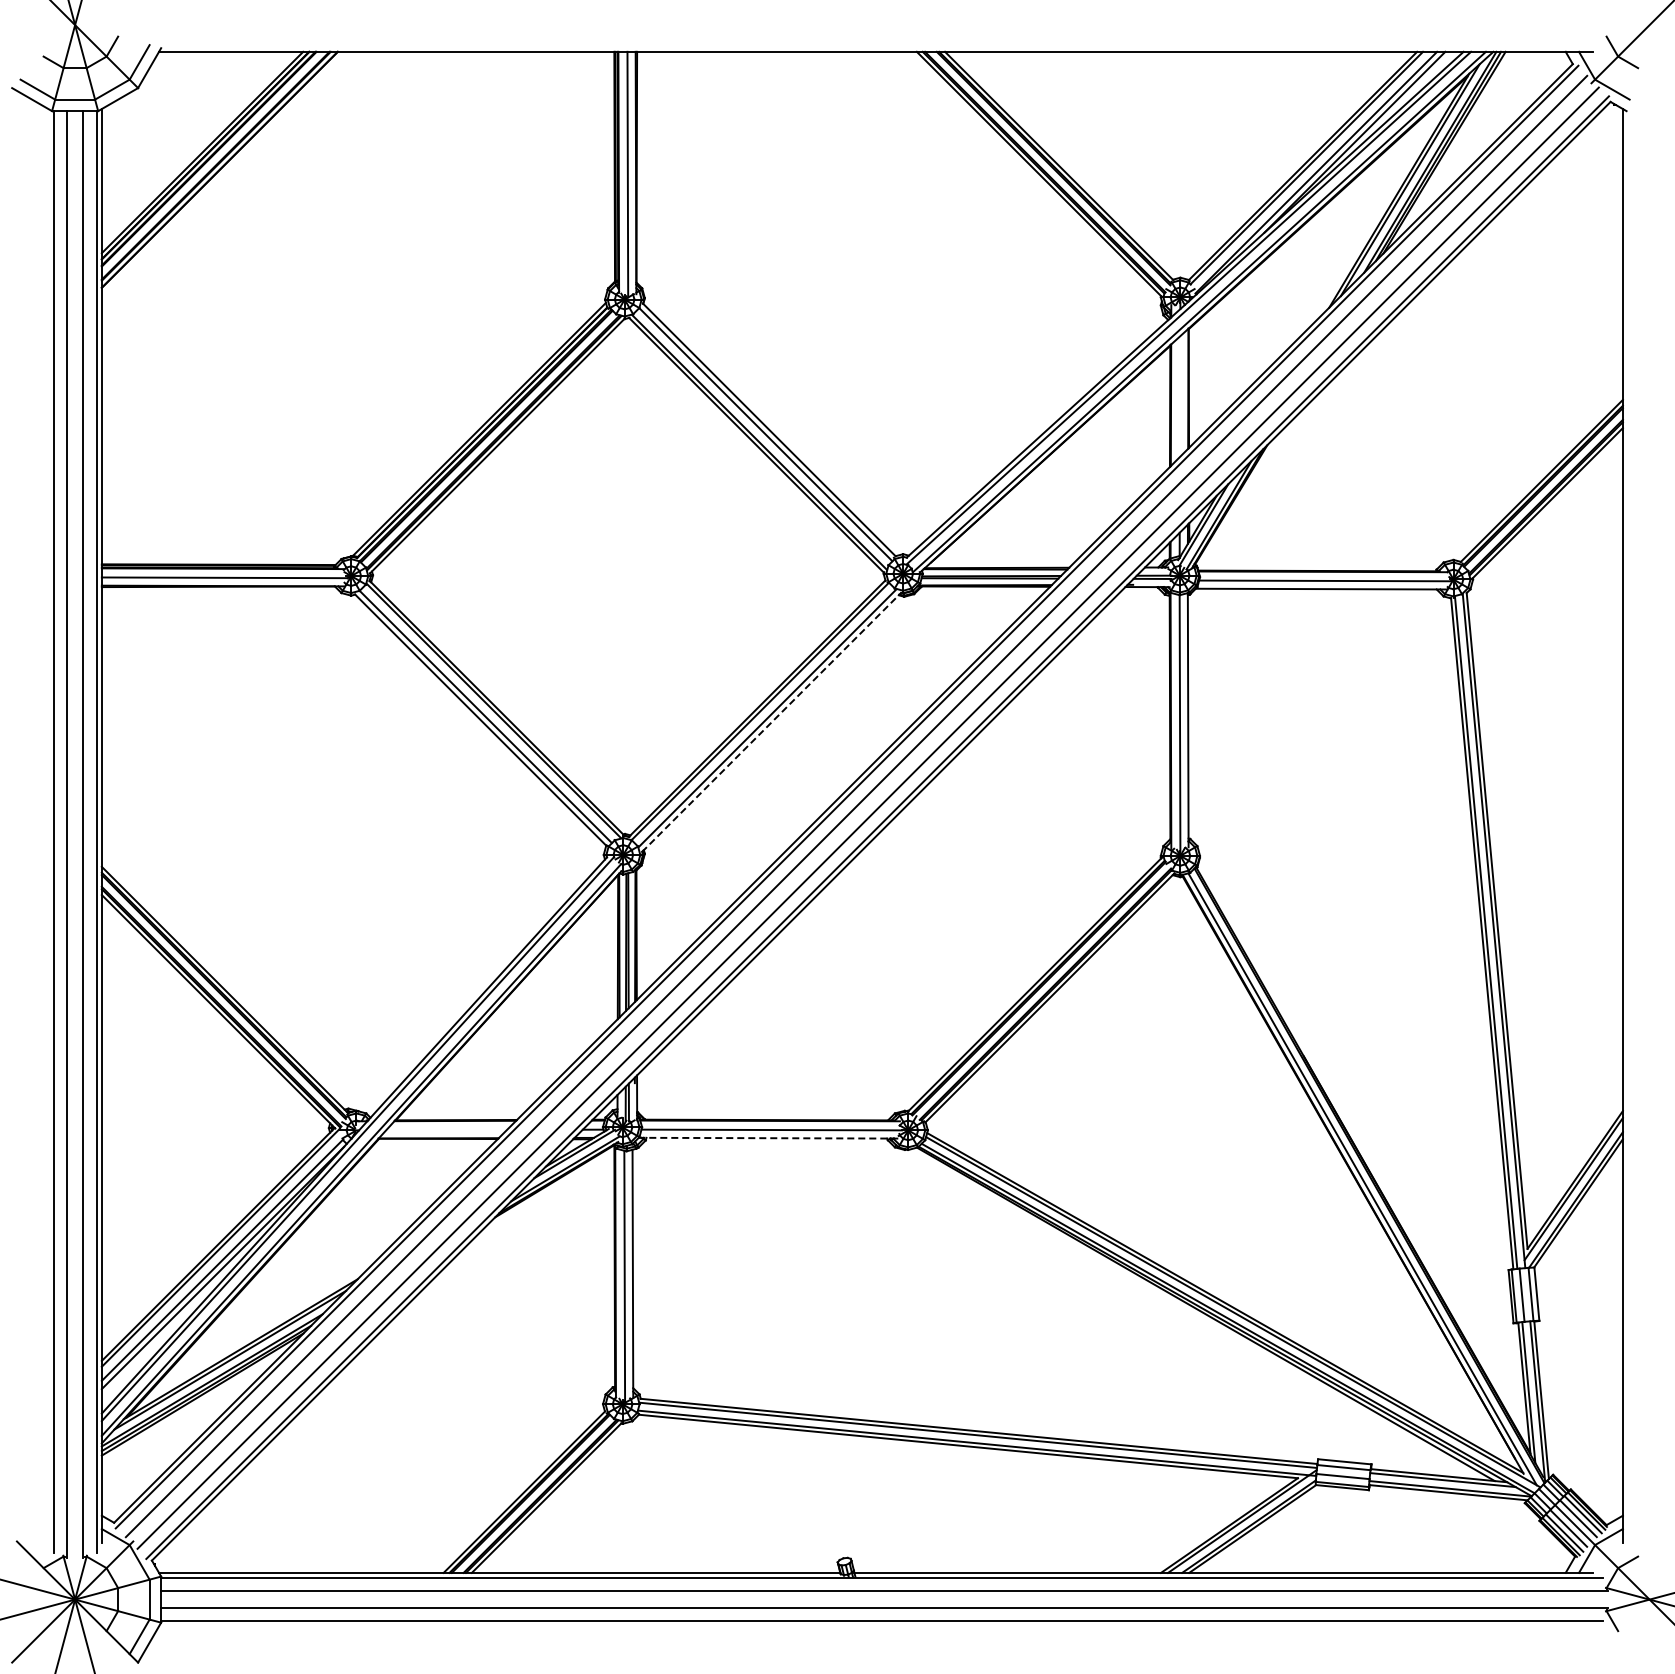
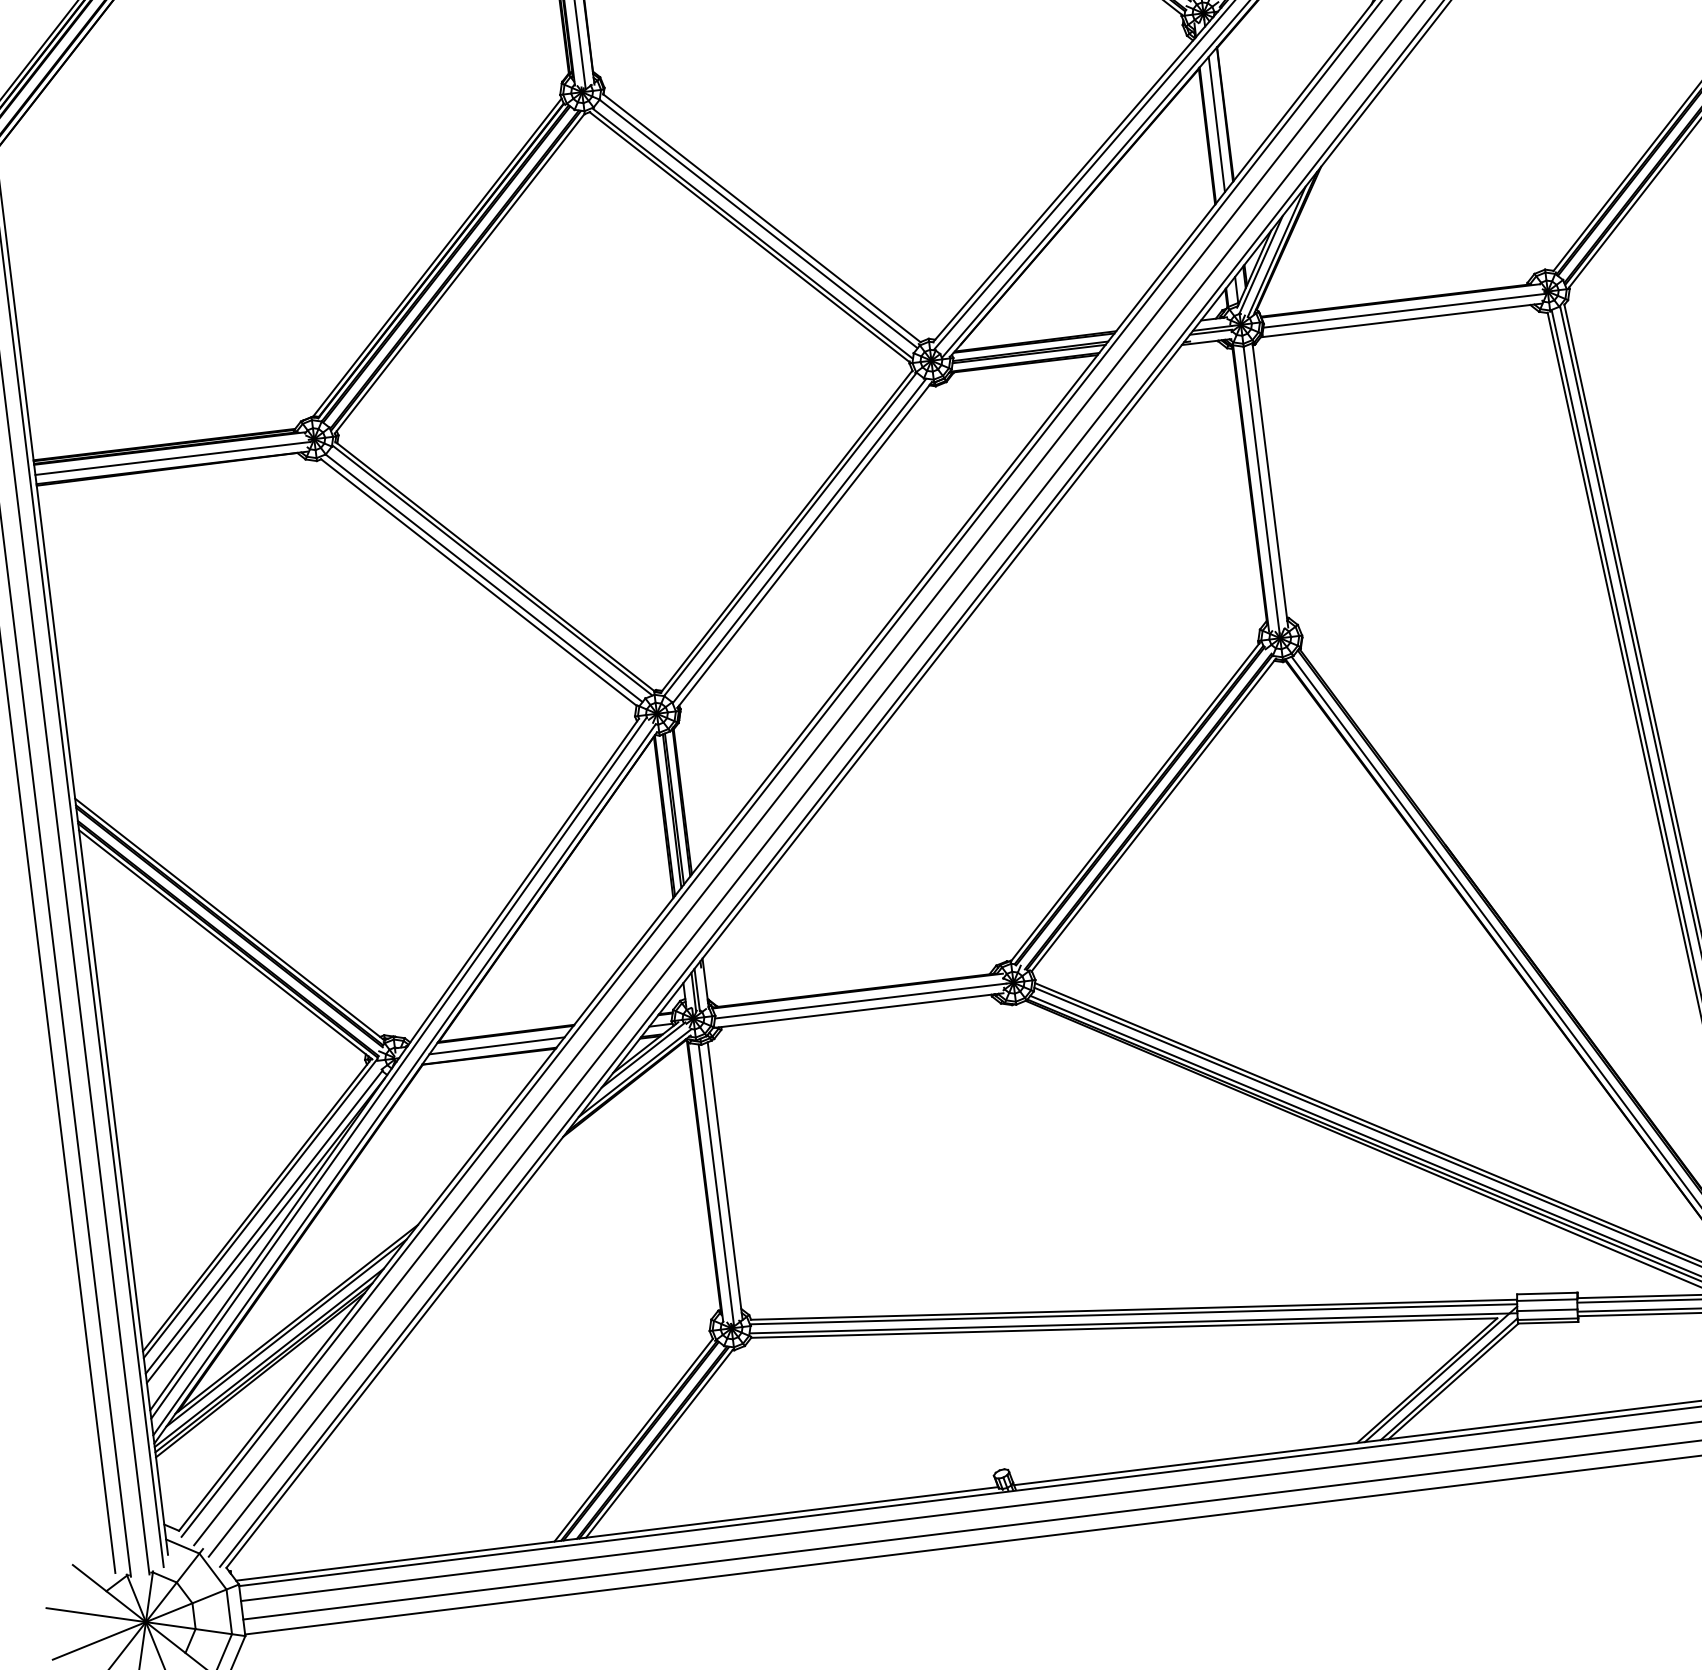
line: (1179, 396) -> (1216, 124), added
line: (772, 722) -> (805, 545), dashed -> solid
line: (446, 1129) -> (496, 1045), added
line: (768, 1138) -> (858, 1011), dashed -> solid

